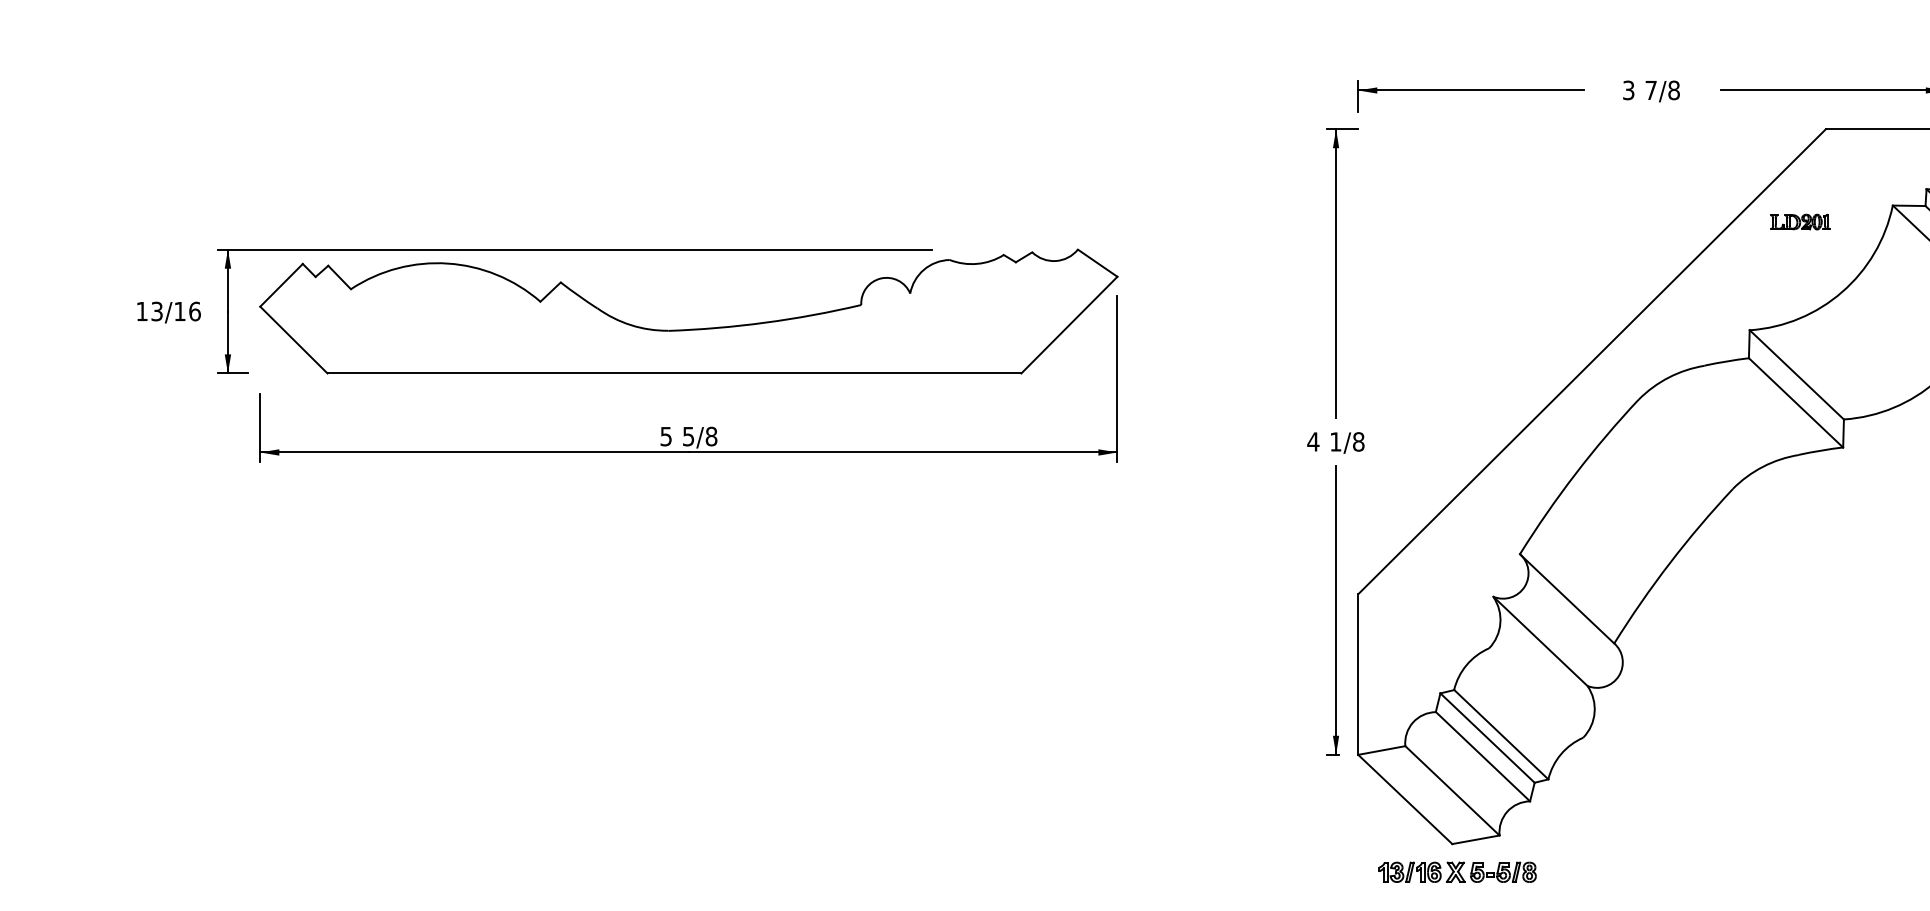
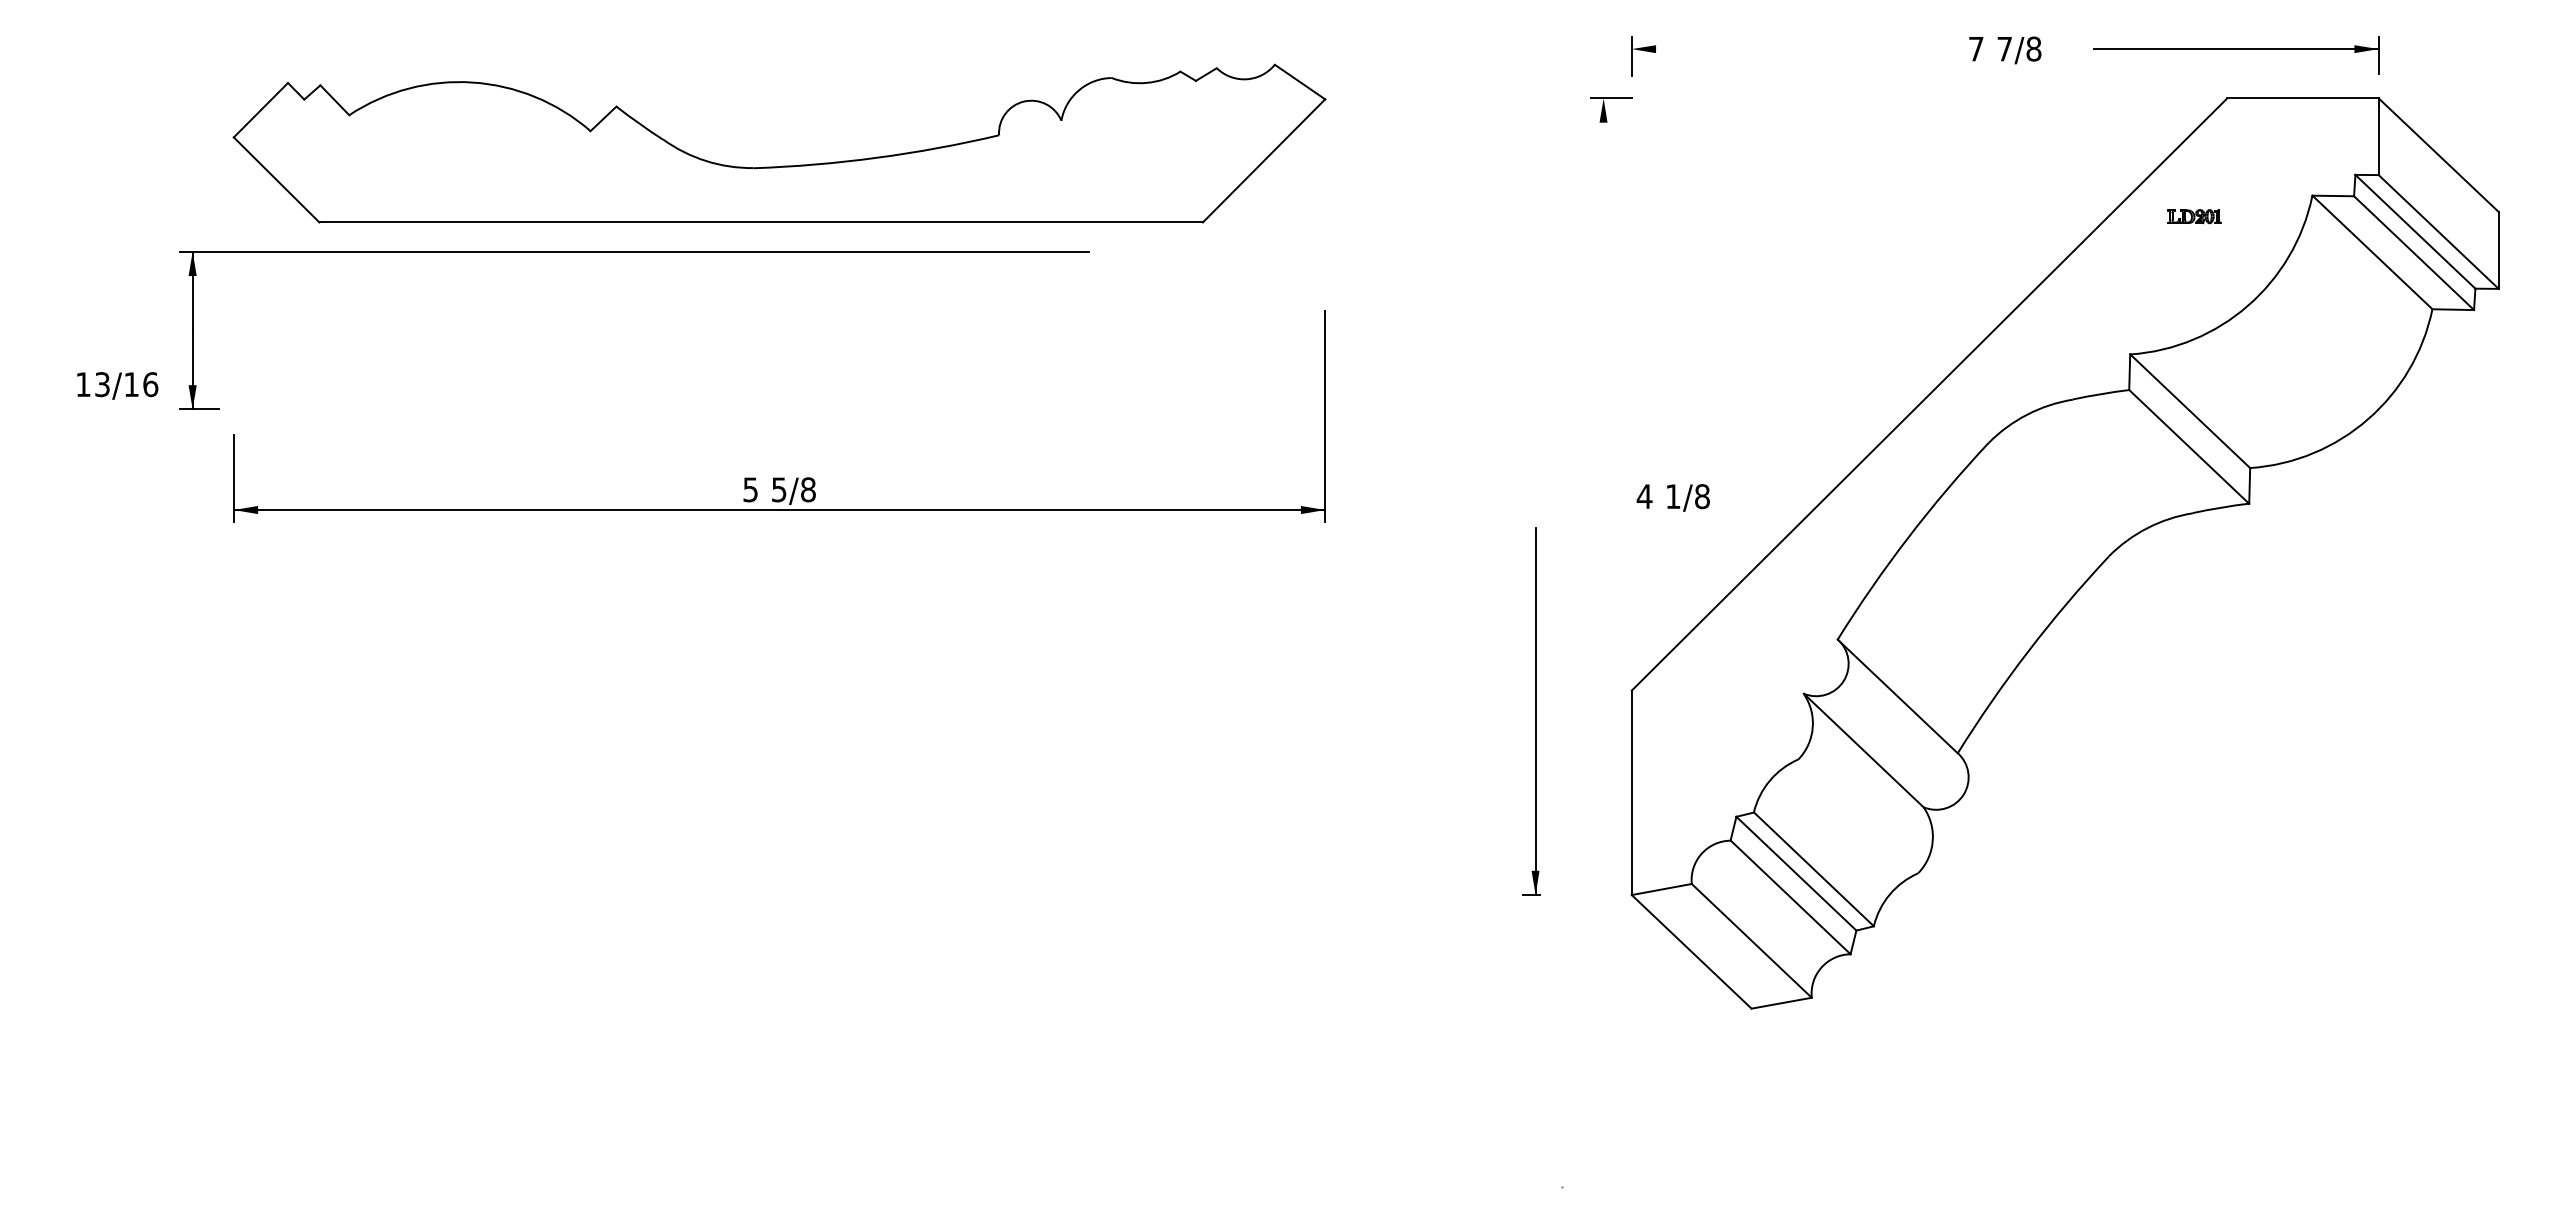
text: (1628, 89) -> (1976, 48), 3 -> 7
line: (1471, 90) -> (1775, 49), removed
part: (1800, 221) -> (2194, 216), size x0.7
line: (1336, 272) -> (1603, 281), removed
text: (168, 312) -> (117, 385), moved
part: (691, 328) -> (782, 165), moved
text: (1335, 442) -> (1672, 497), moved
part: (1332, 610) -> (1531, 711), moved
part: (1457, 872) -> (1758, 1044), removed

